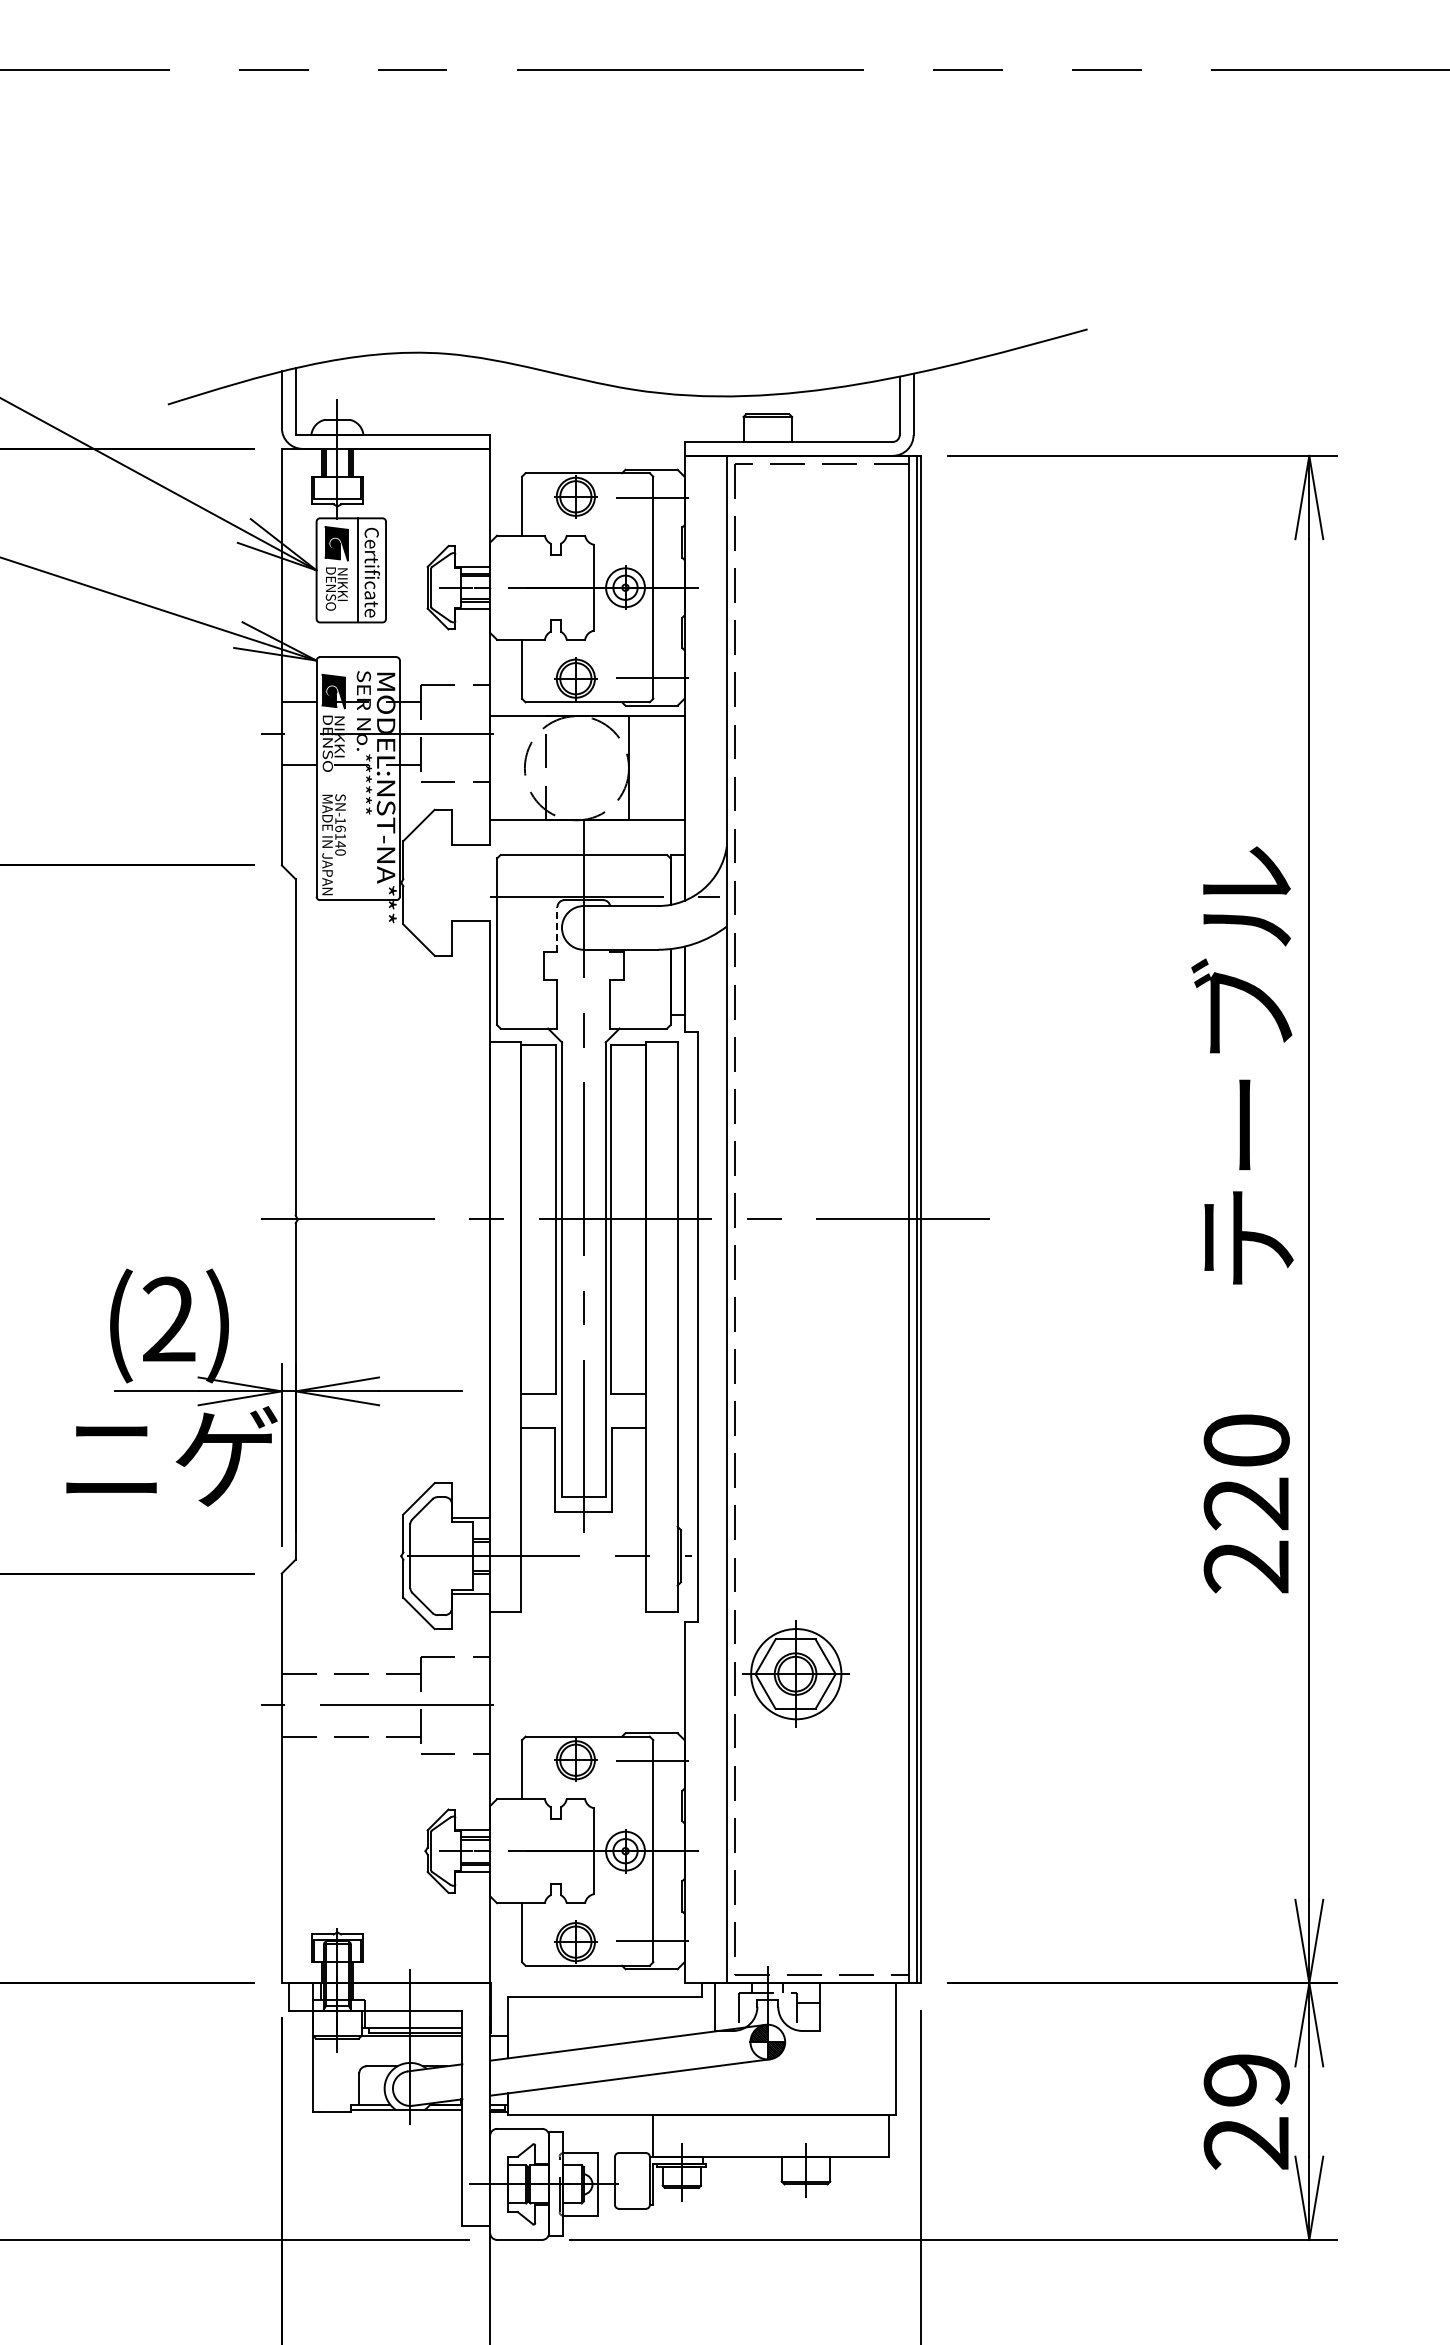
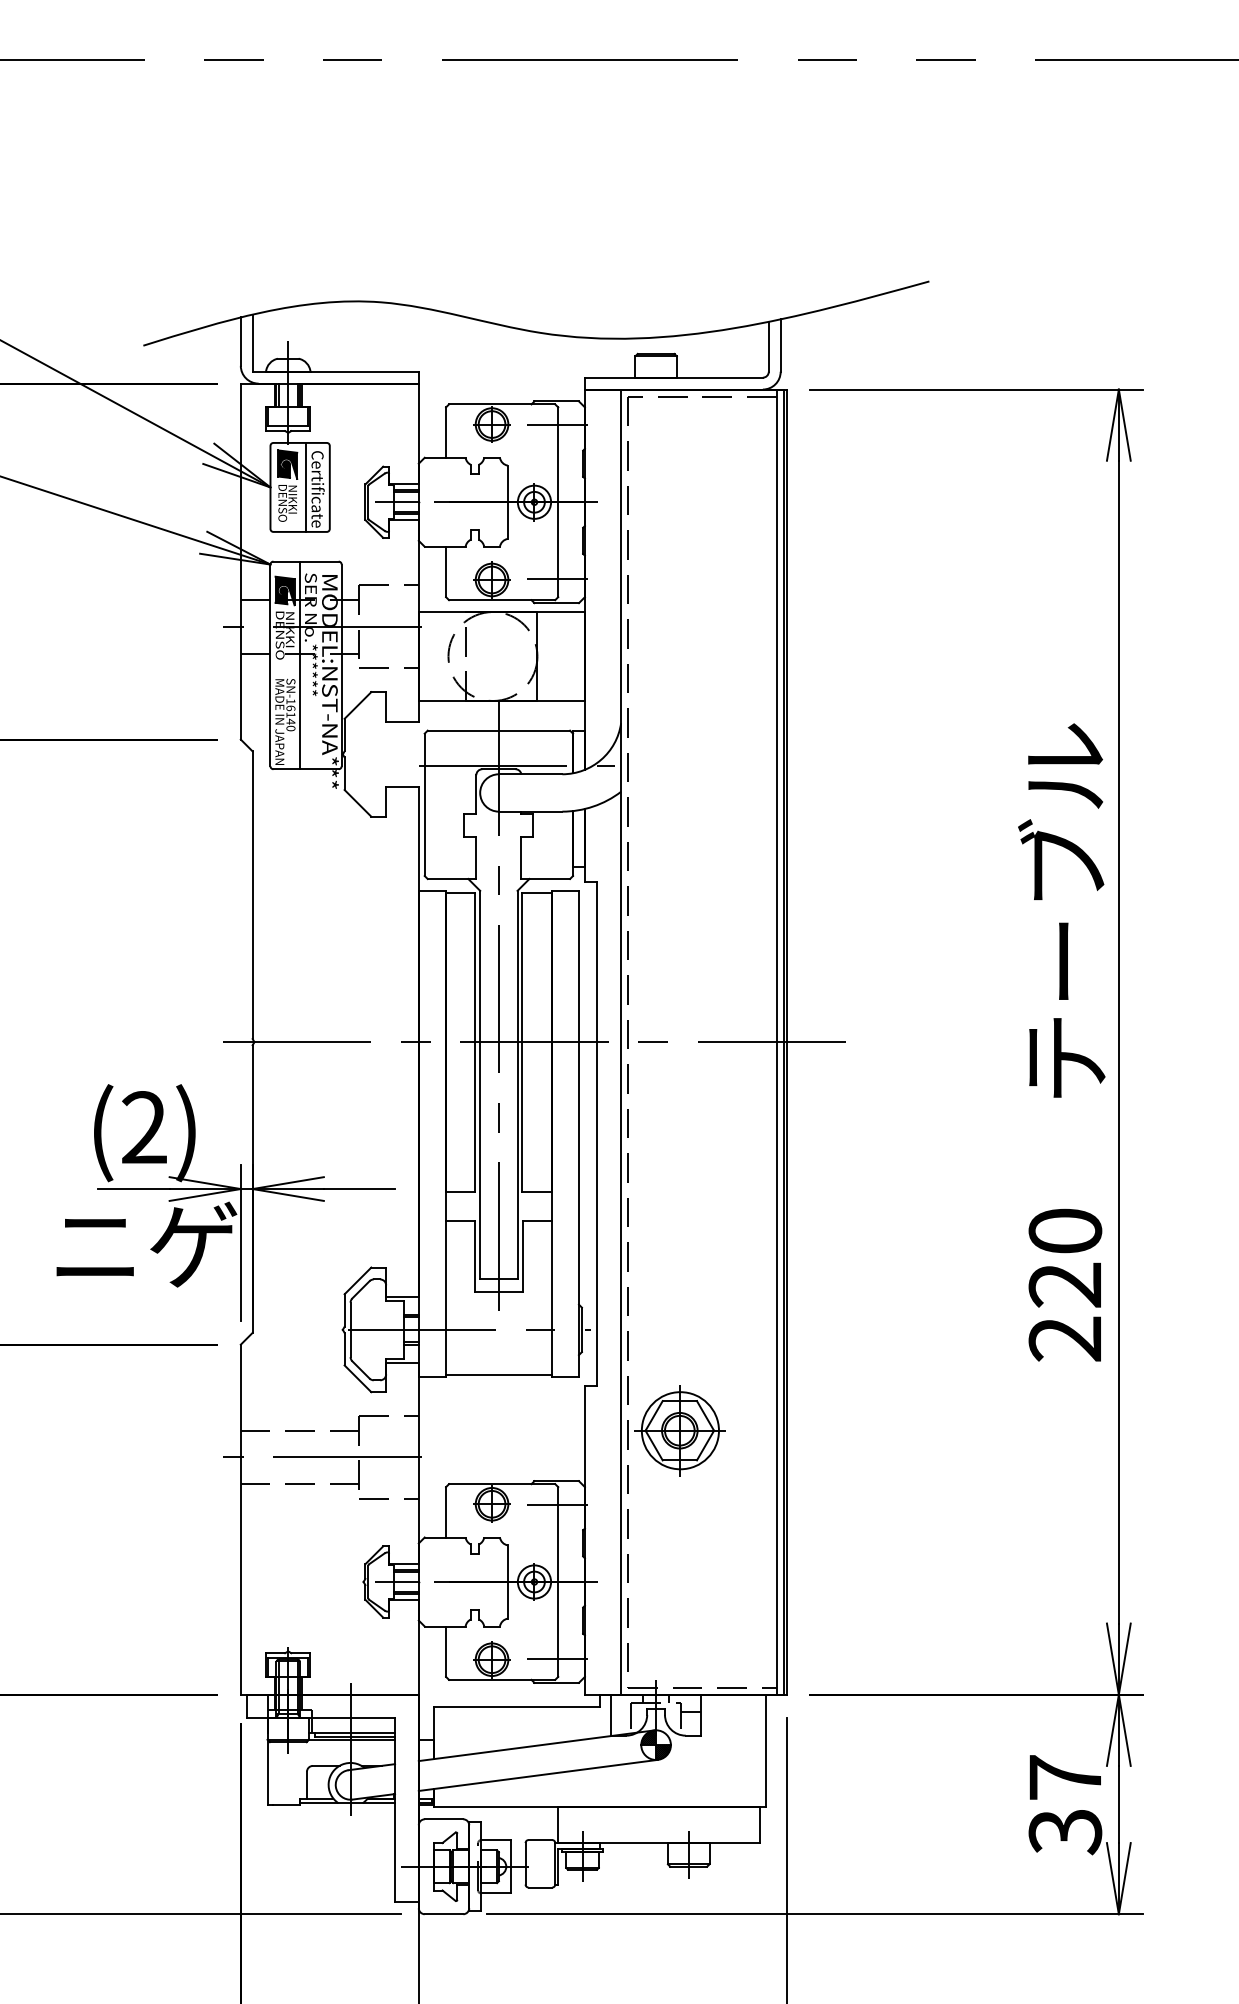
line: (351, 778) -> (300, 665), added
line: (557, 929) -> (476, 794), dashed -> solid
line: (583, 1608) -> (498, 1374), added
text: (1246, 2112) -> (1065, 1805), 29 -> 37

